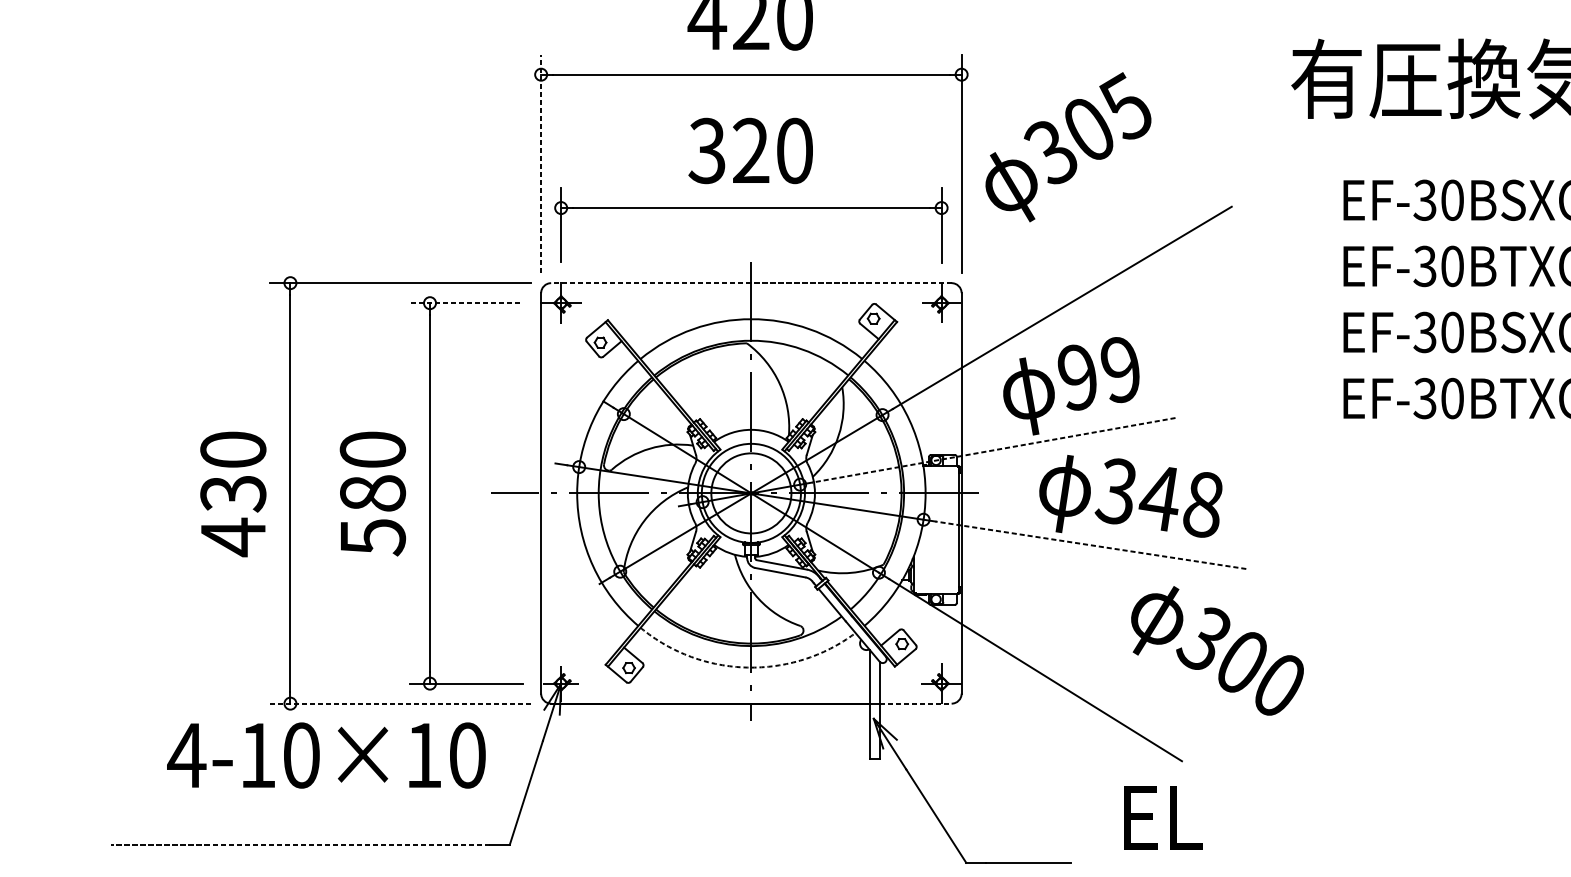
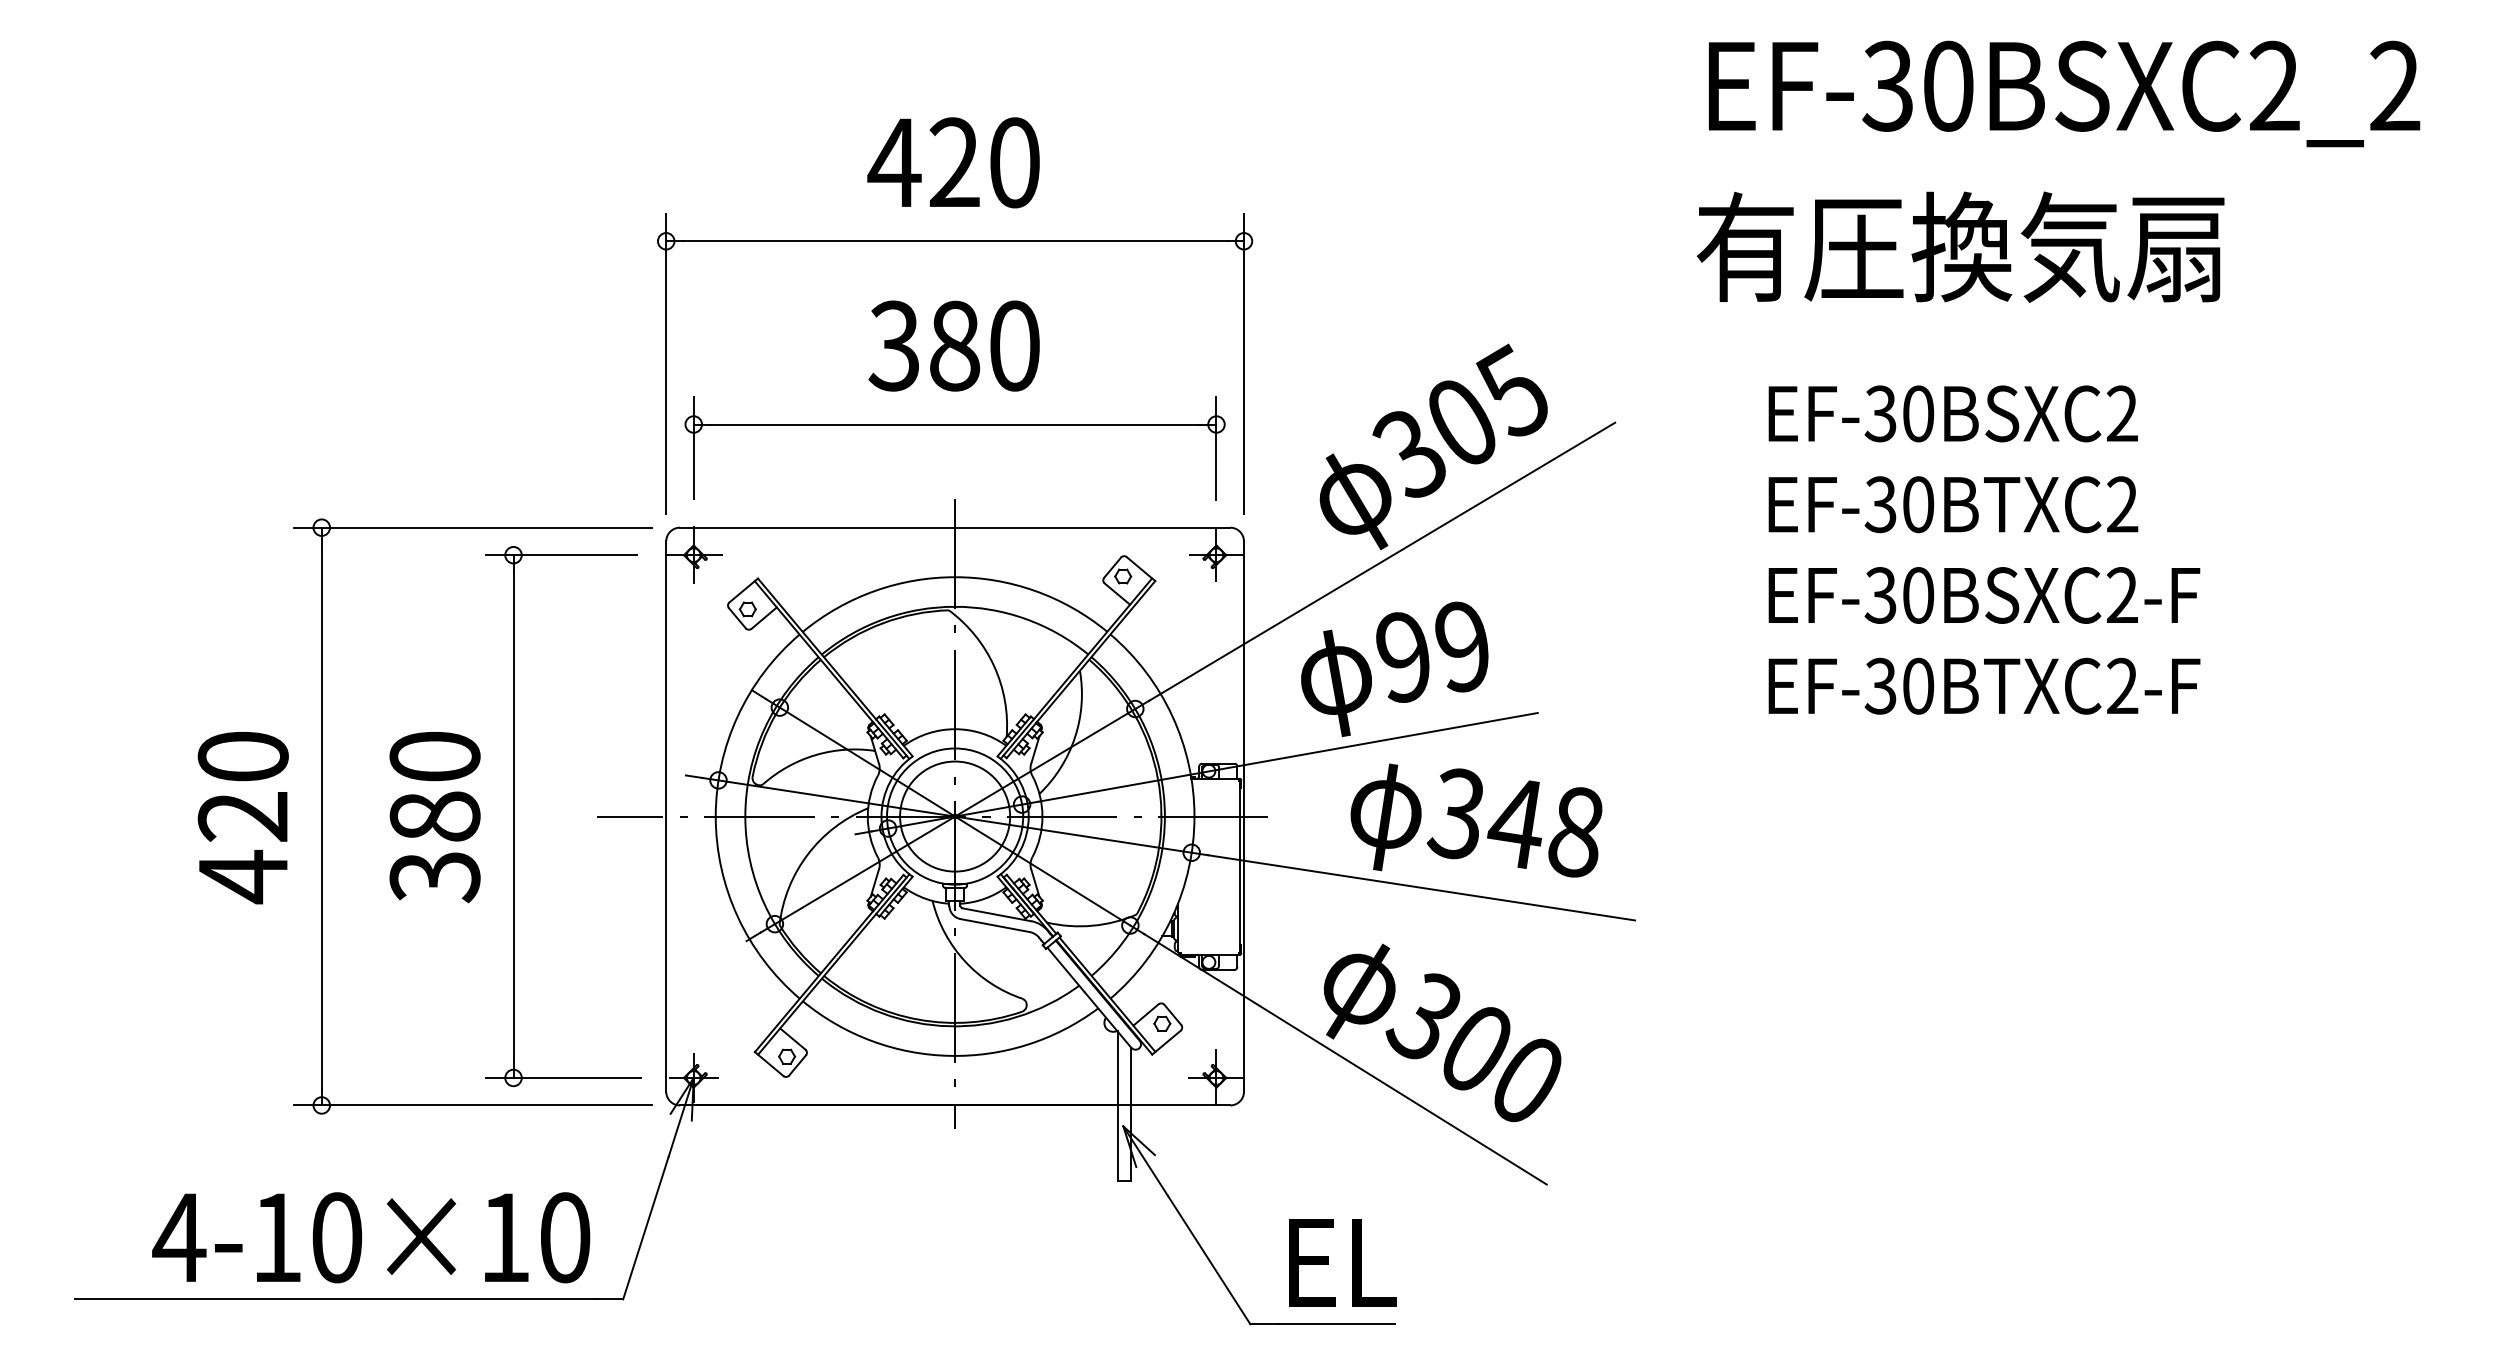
text: (1068, 146) -> (1433, 446), moved
text: (750, 150) -> (954, 345), 320 -> 380
line: (541, 163) -> (666, 363), dashed -> solid
line: (750, 283) -> (954, 527), dashed -> solid
line: (464, 303) -> (561, 555), dashed -> solid
line: (994, 450) -> (1288, 757), dashed -> solid
text: (233, 494) -> (243, 817), 430 -> 420
text: (372, 537) -> (434, 877), 580 -> 380
line: (1090, 545) -> (1421, 887), dashed -> solid
text: (1217, 650) -> (1442, 1032), moved
arc: (747, 667) -> (949, 1055), dashed -> solid
line: (400, 703) -> (472, 1105), dashed -> solid
line: (916, 703) -> (1181, 1105), dashed -> solid
text: (326, 755) -> (371, 1237), moved
text: (1162, 817) -> (1342, 1262), moved
line: (299, 844) -> (334, 1299), dashed -> solid

